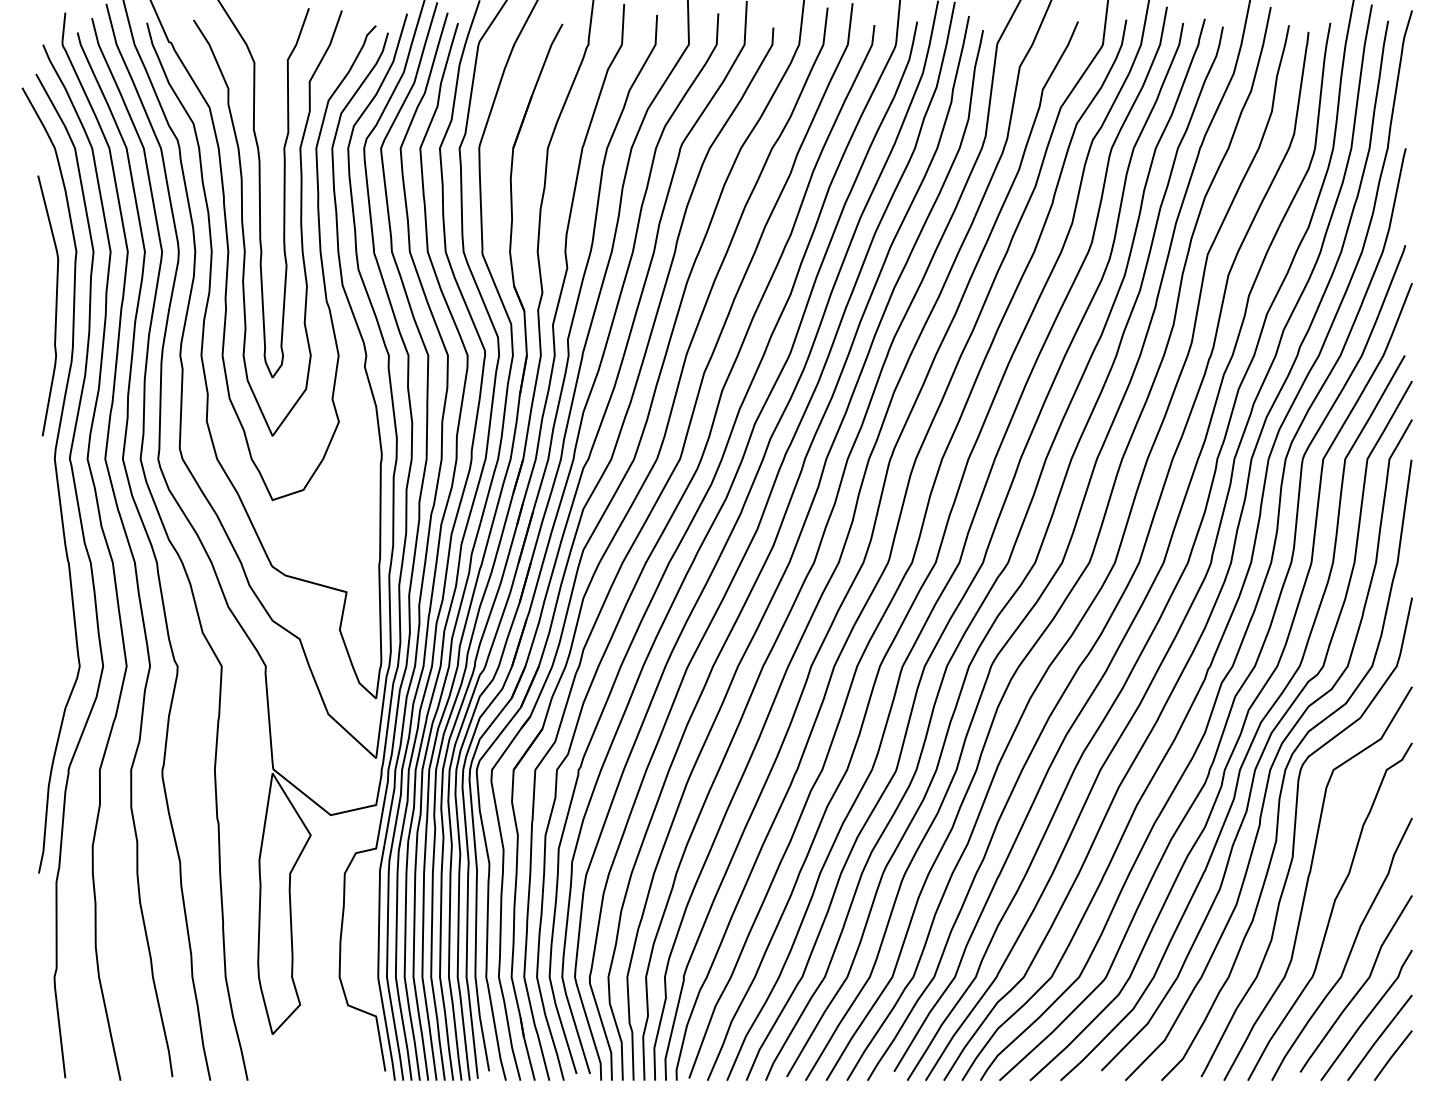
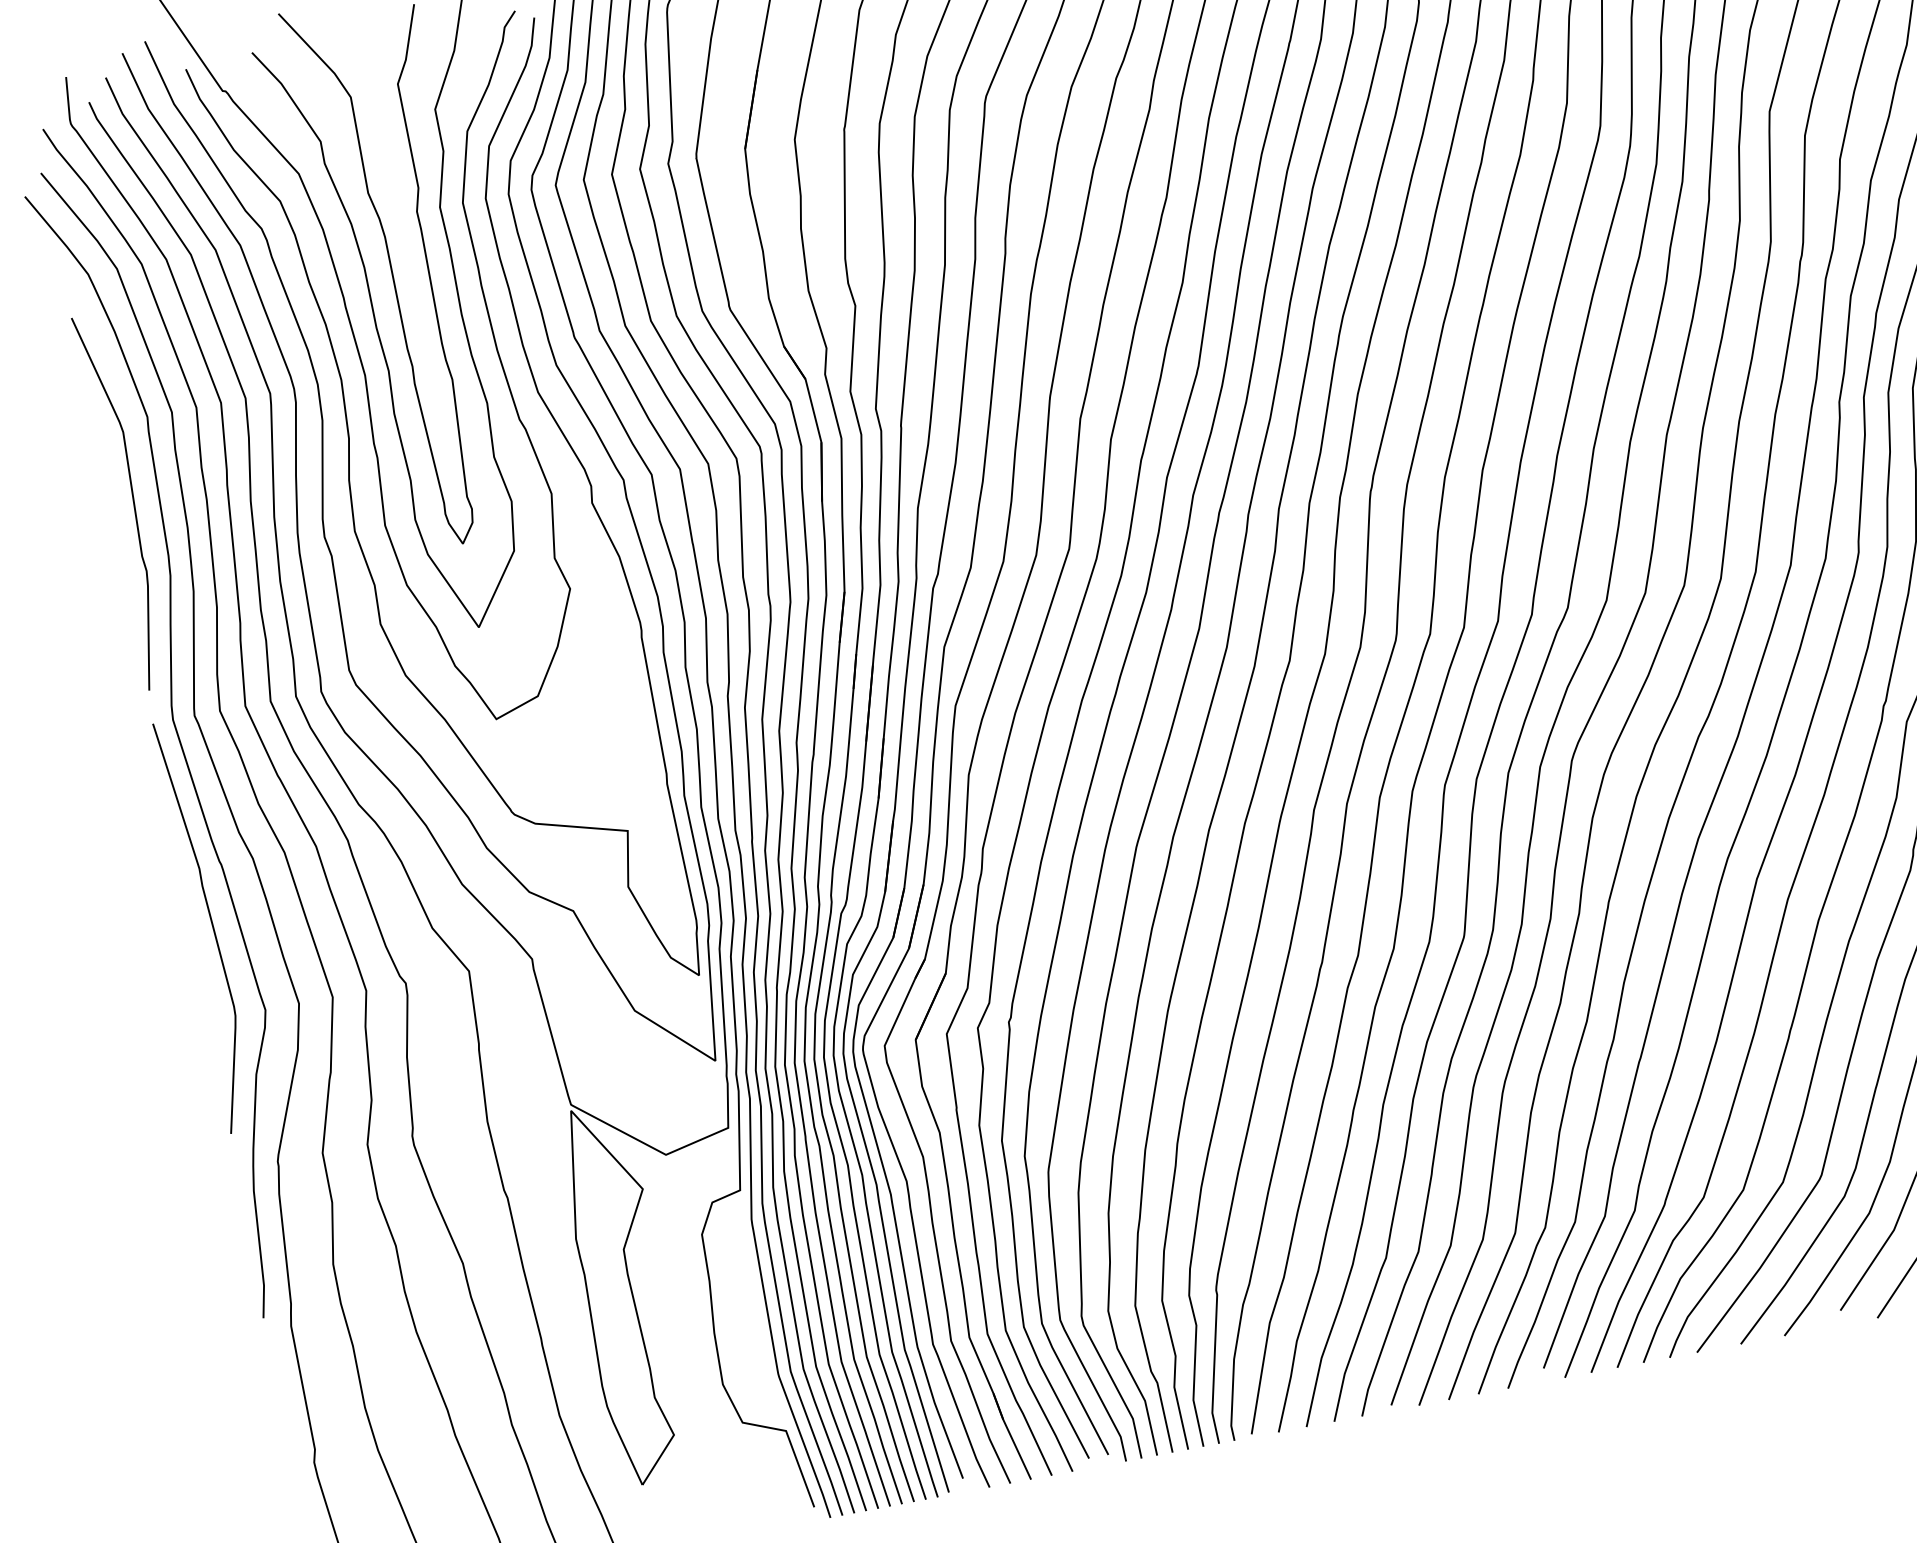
curve: (54, 602) -> (211, 925), added

